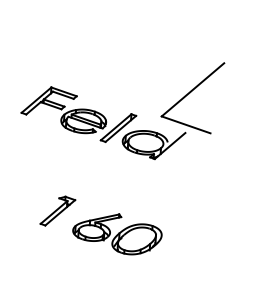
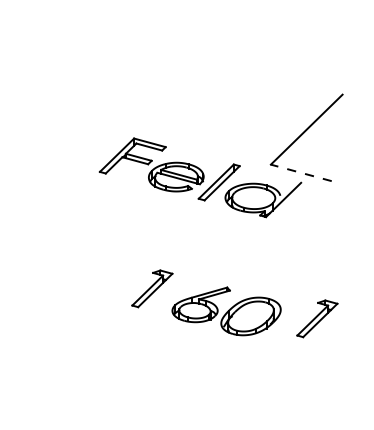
line: (186, 124) -> (301, 172), solid -> dashed
part: (191, 244) -> (317, 318), added

